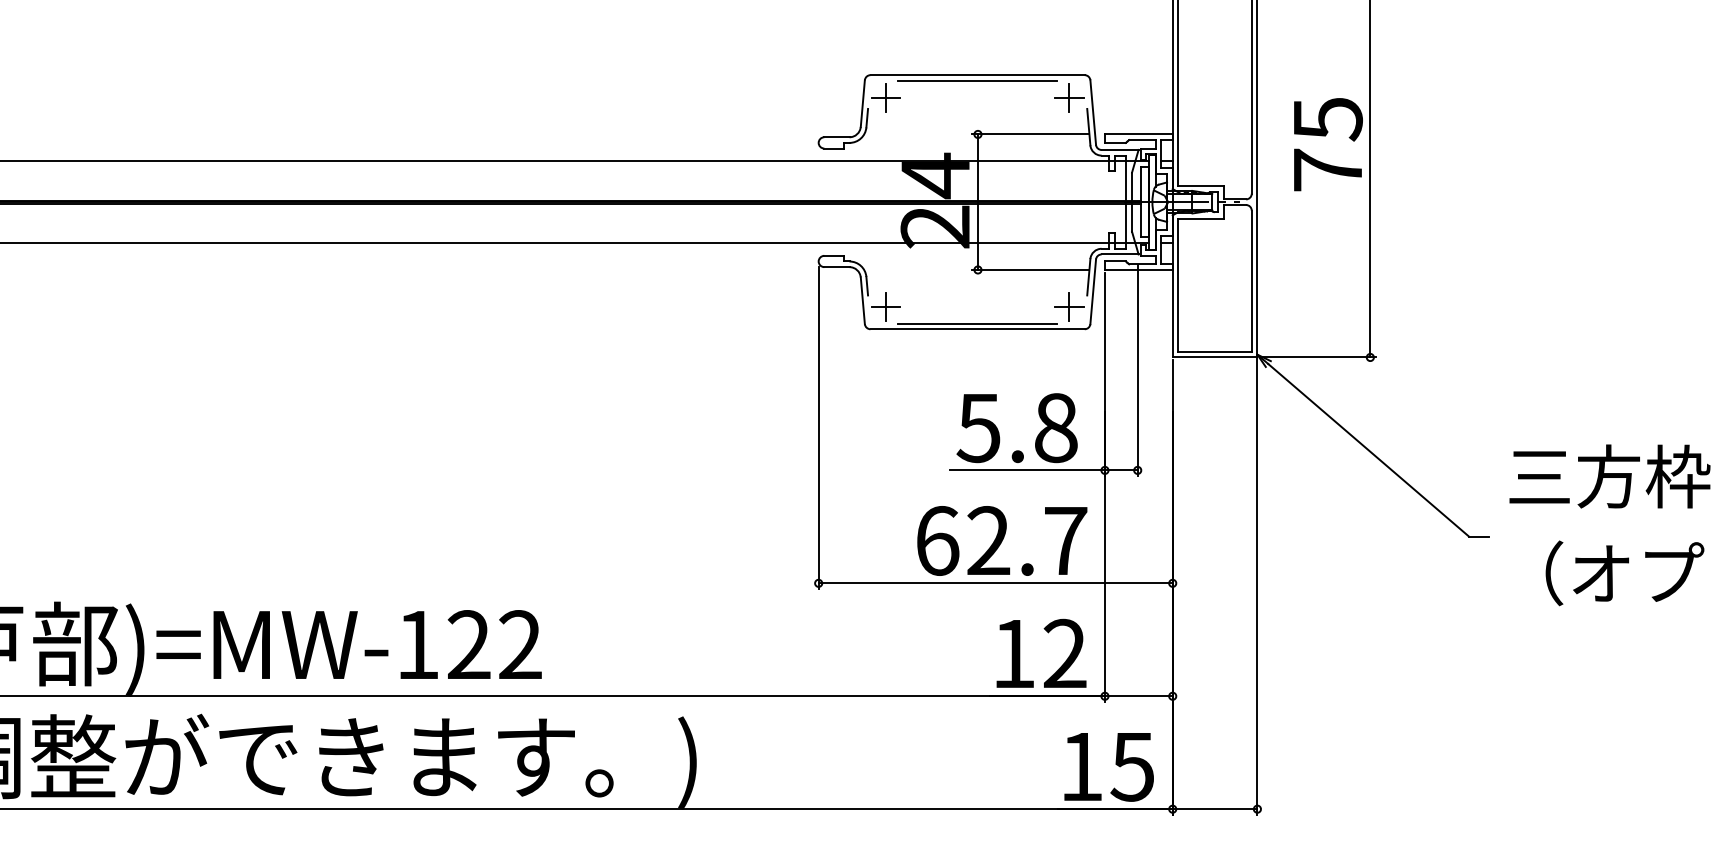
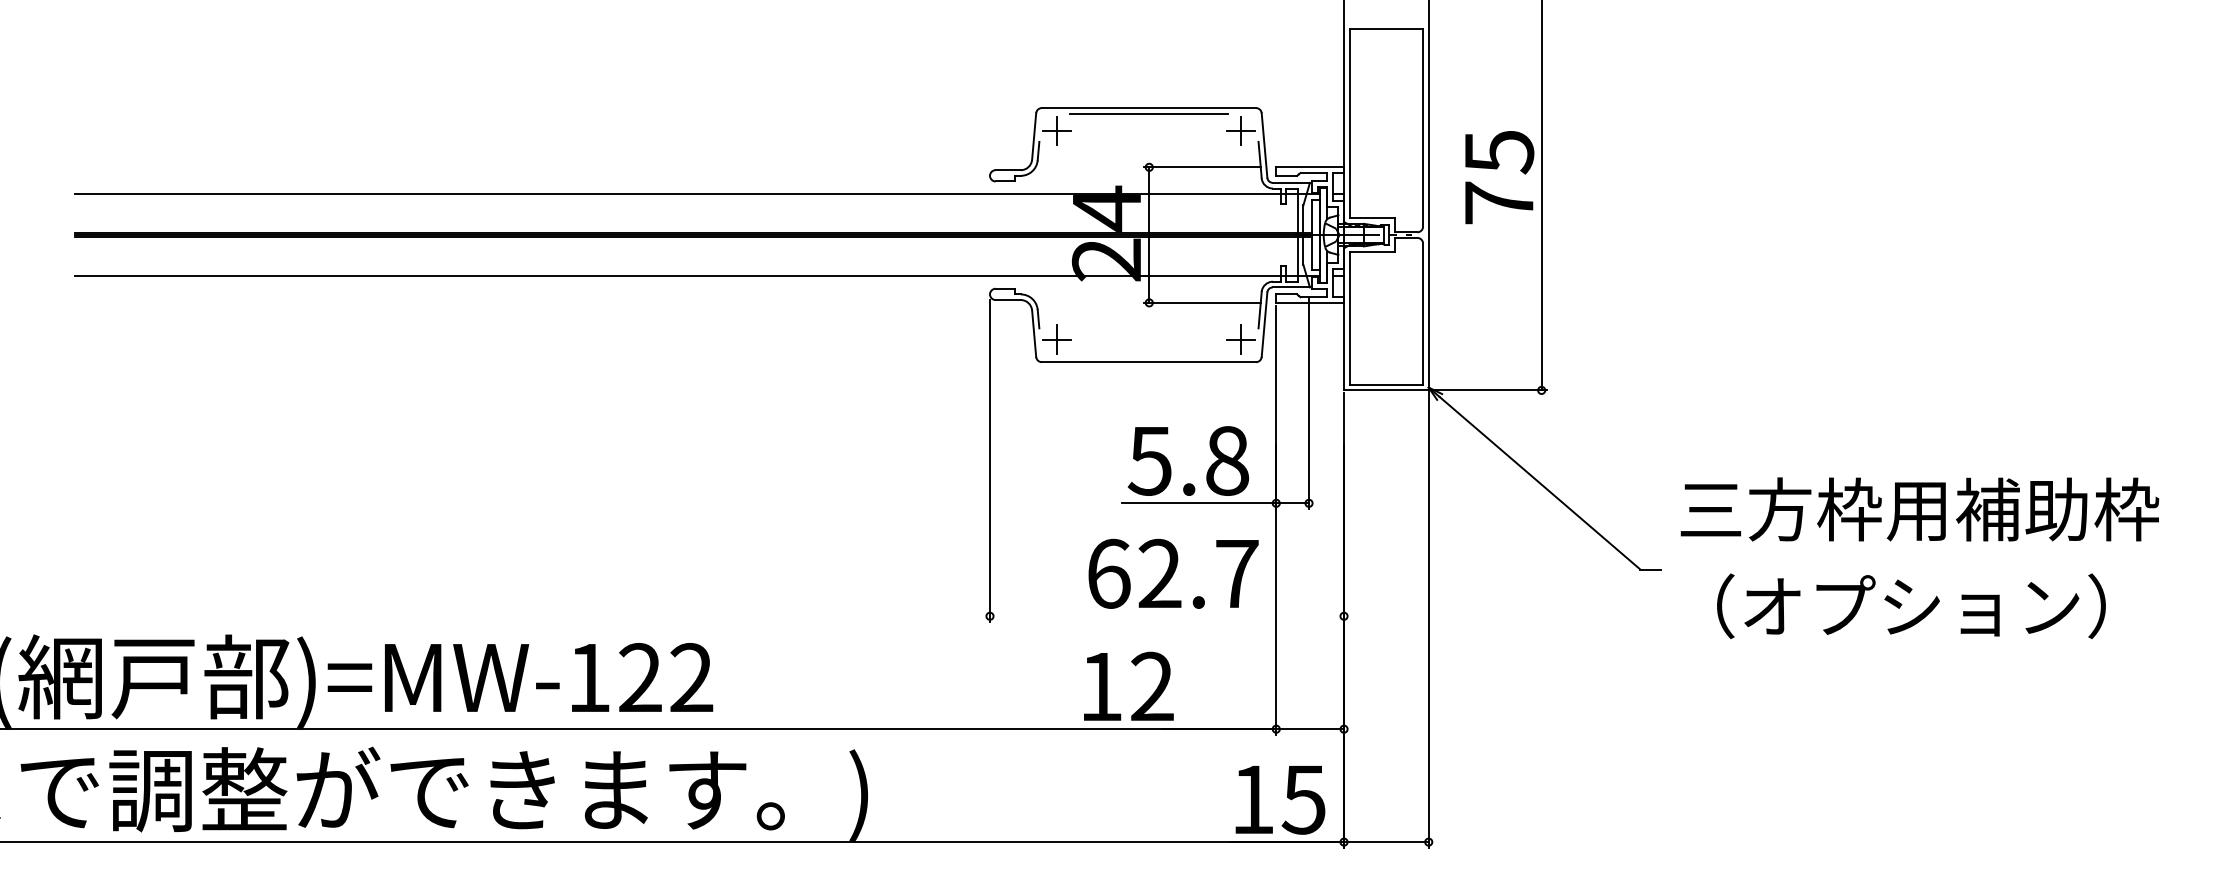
line: (977, 323) -> (1148, 356), removed
line: (996, 583) -> (1167, 616), removed
text: (1041, 652) -> (1128, 685), moved

